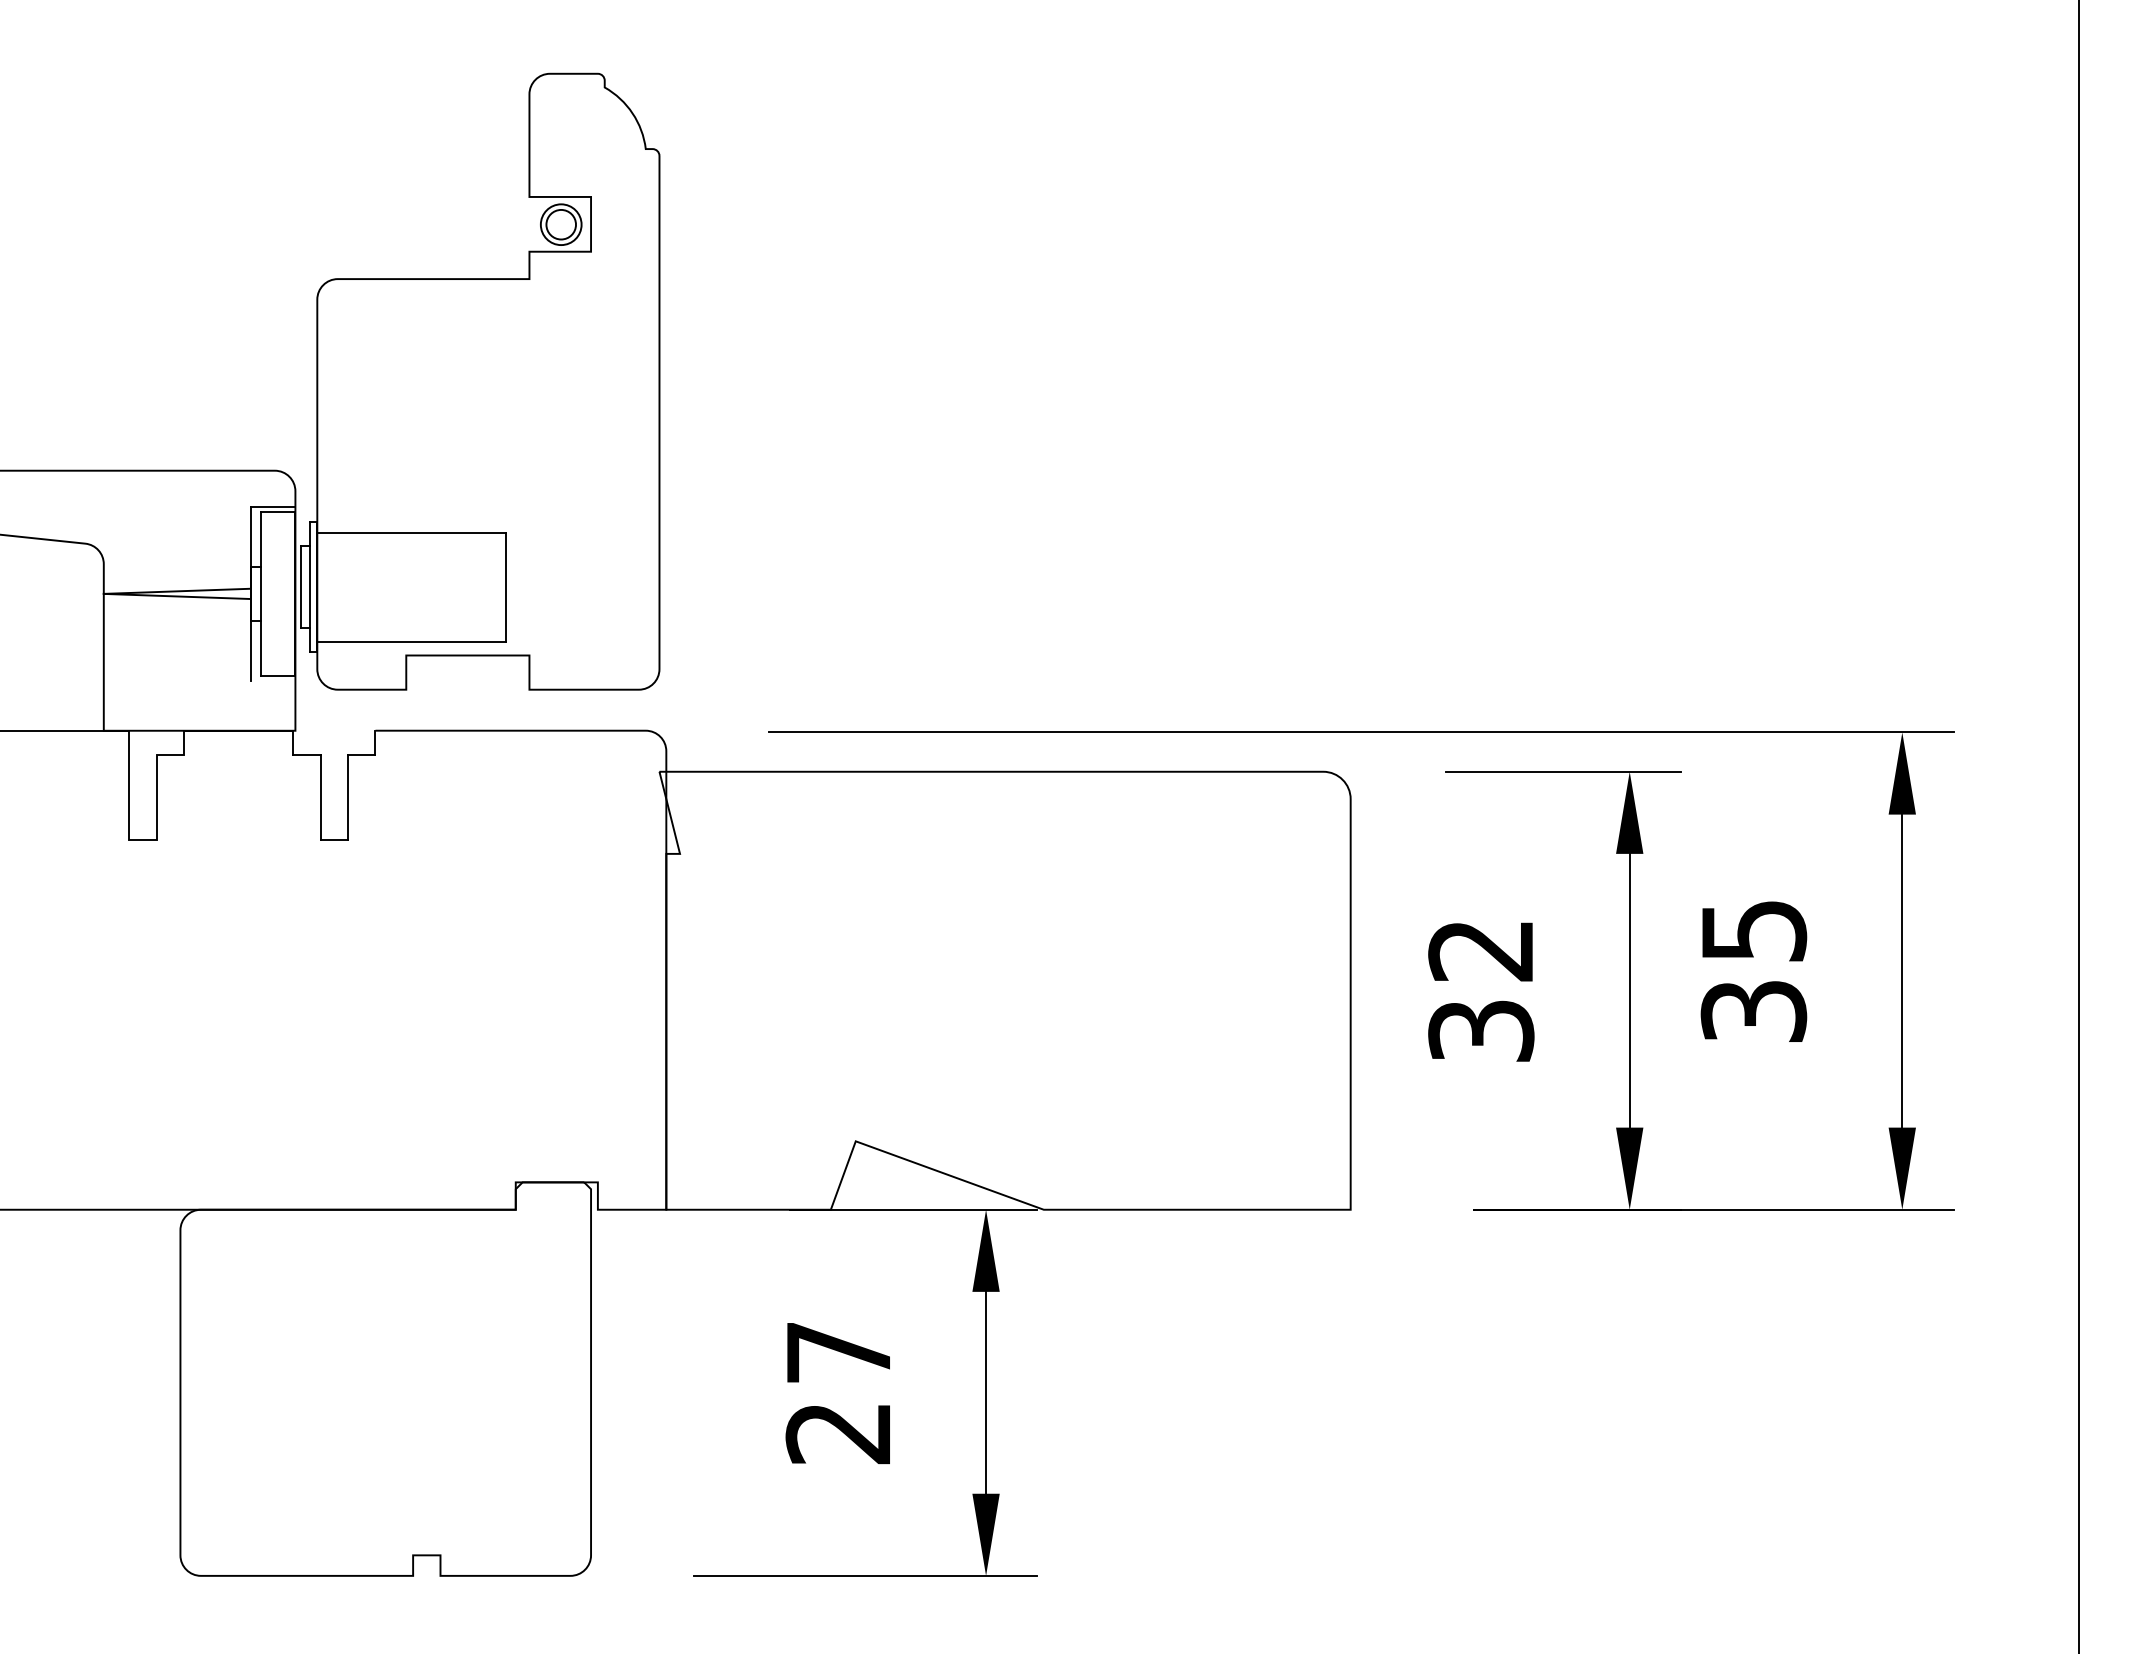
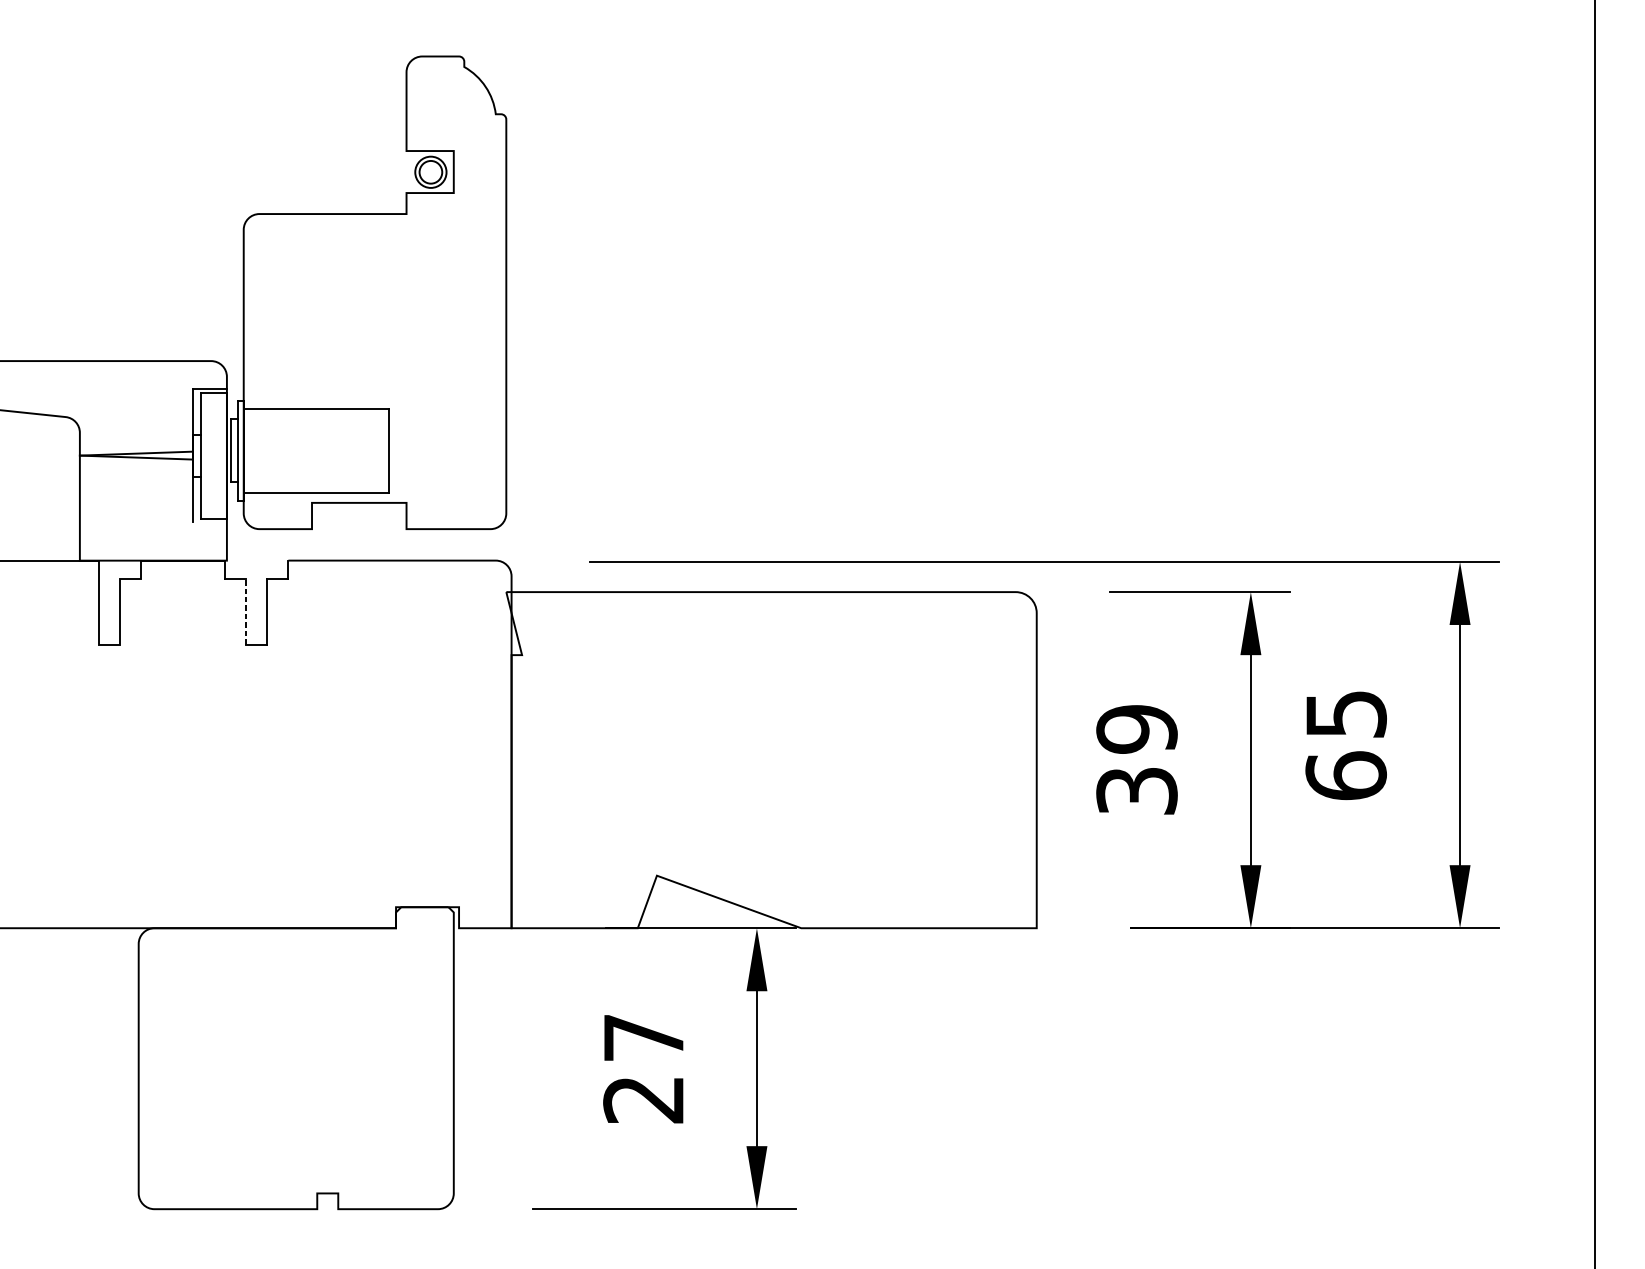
line: (320, 797) -> (246, 611), solid -> dashed
text: (1481, 950) -> (1137, 729), 32 -> 39
text: (1753, 1010) -> (1345, 775), 35 -> 65

